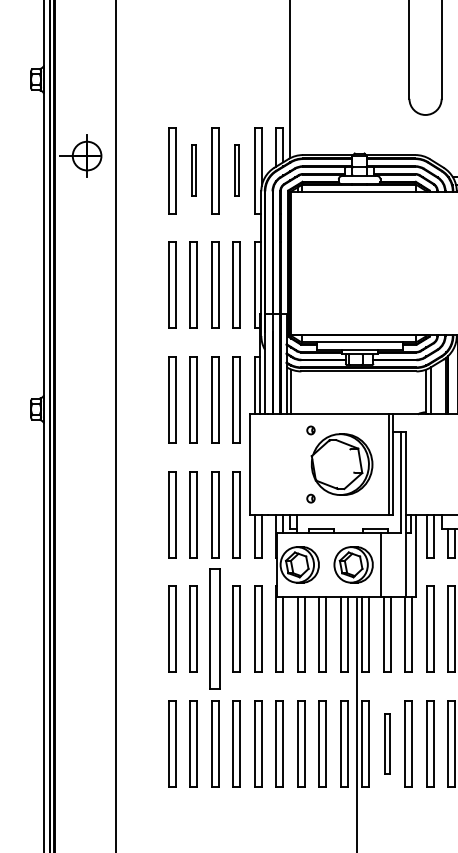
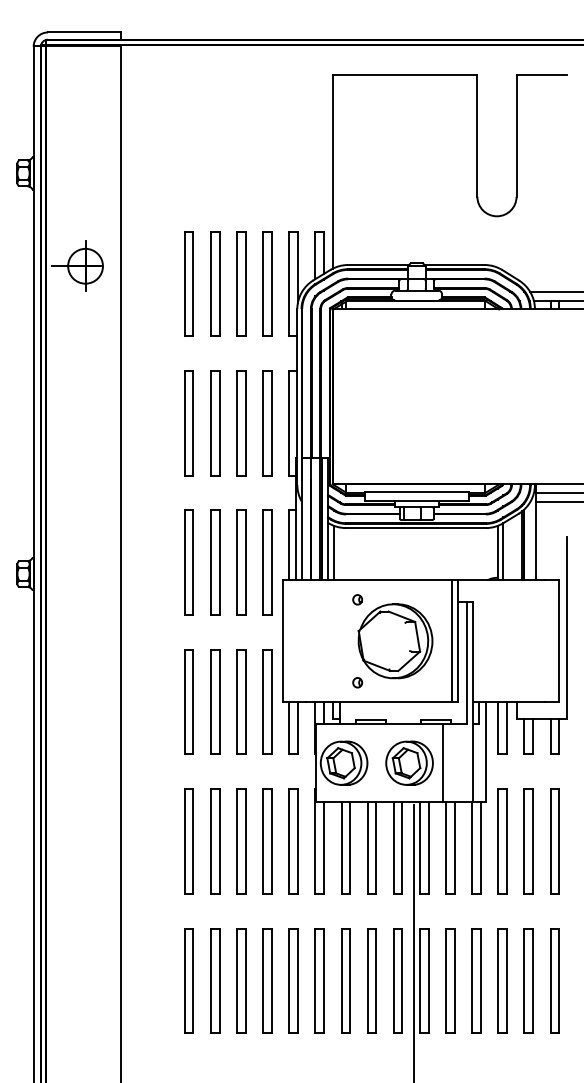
part: (194, 170) -> (215, 283), size x1.67
part: (236, 170) -> (267, 283), size x1.67
part: (215, 629) -> (241, 841), size x0.71
part: (387, 743) -> (450, 980), size x1.43

